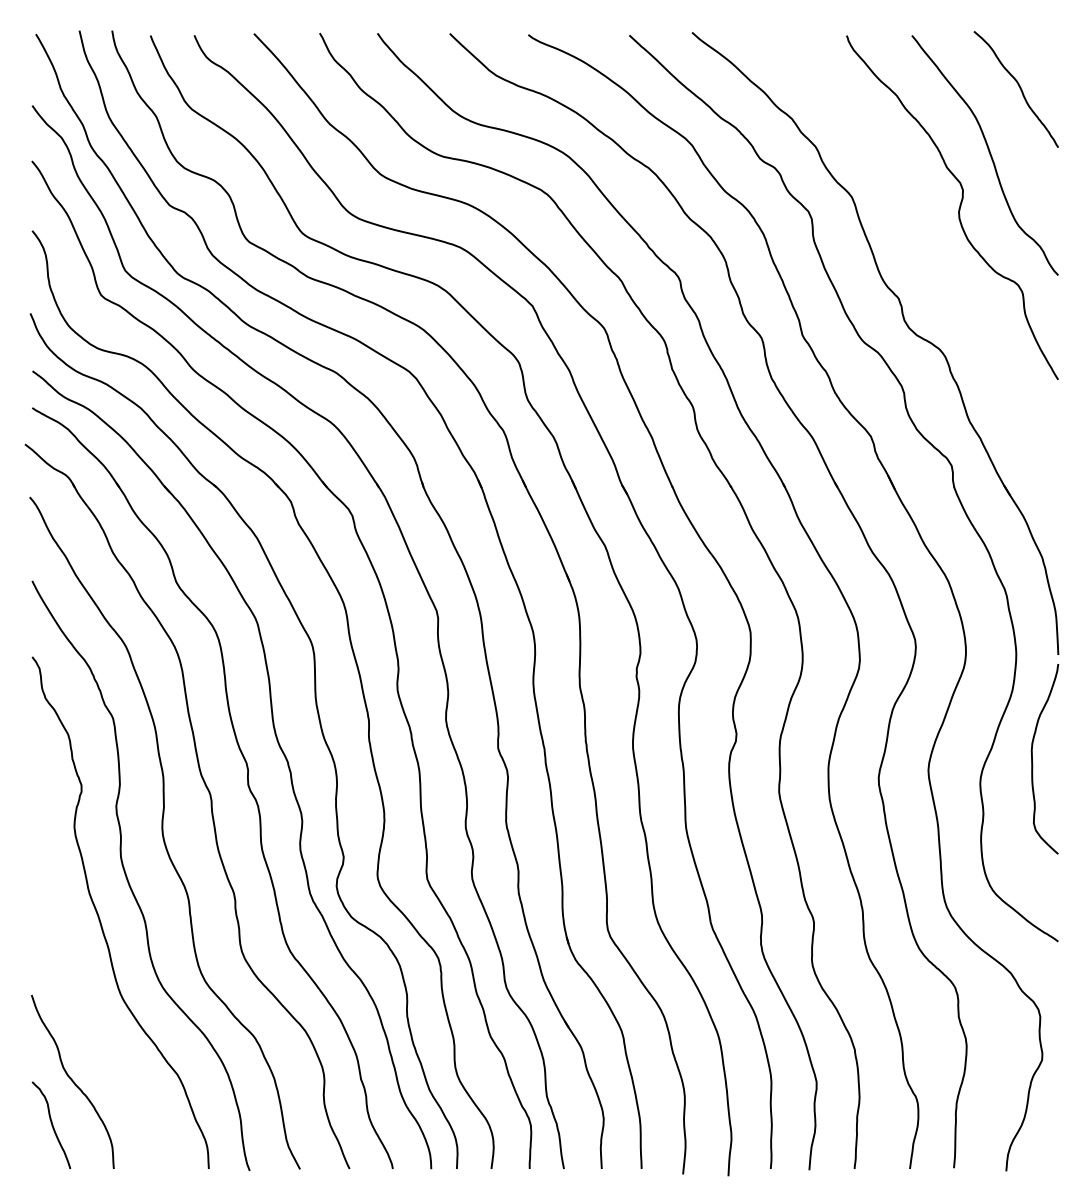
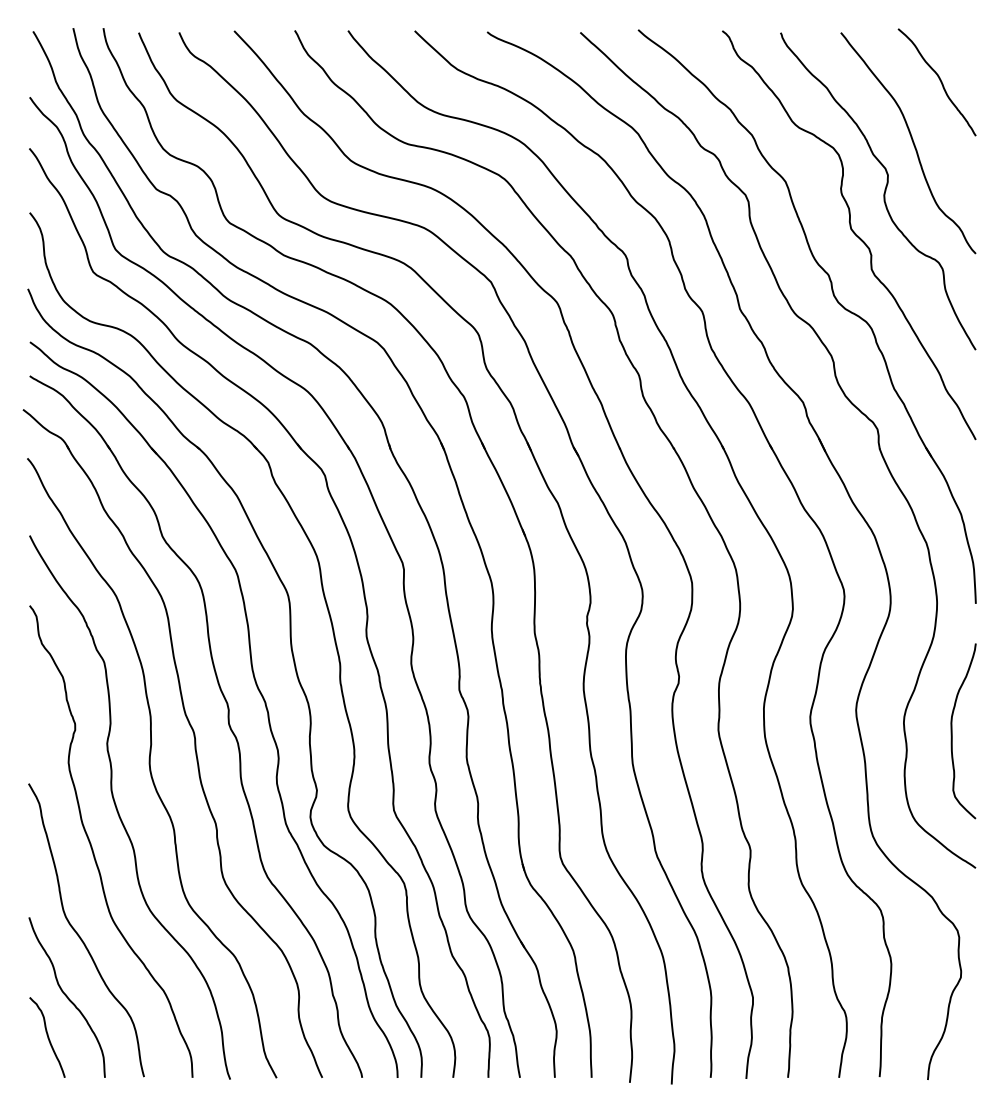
curve: (925, 253) -> (853, 233), added
curve: (1033, 763) -> (952, 735), moved
curve: (86, 1014) -> (79, 935), added

